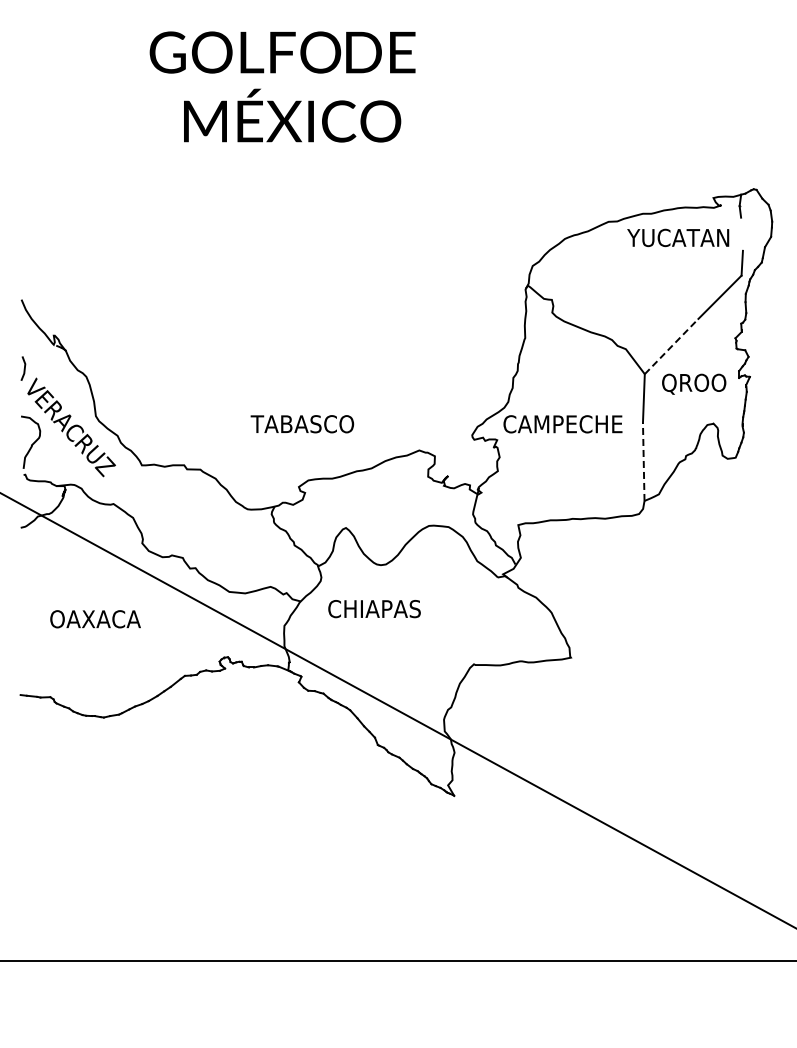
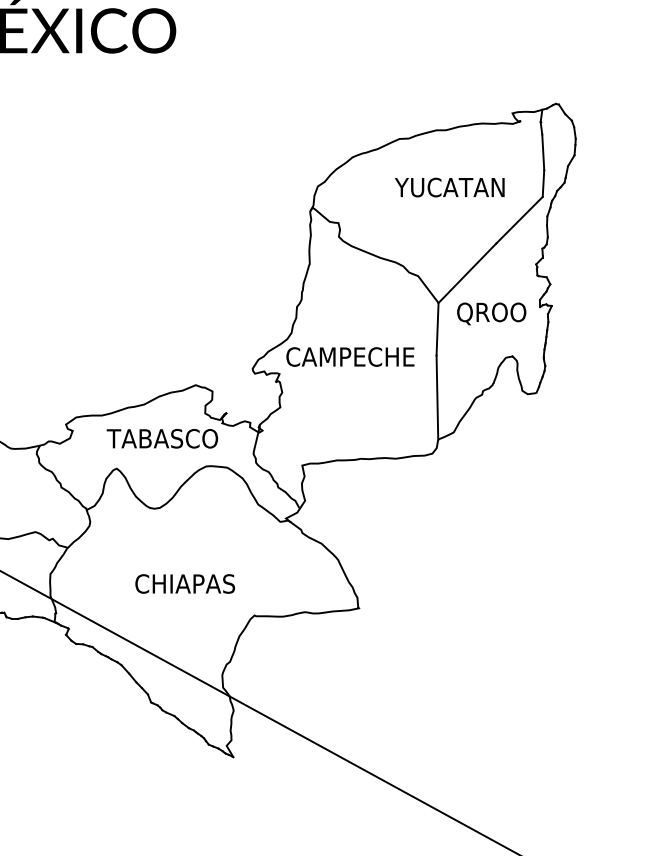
line: (741, 233) -> (542, 151), added
text: (678, 237) -> (450, 187), moved
line: (671, 346) -> (467, 273), dashed -> solid
text: (302, 424) -> (162, 439), moved
line: (643, 461) -> (437, 397), dashed -> solid
text: (374, 609) -> (185, 584), moved

